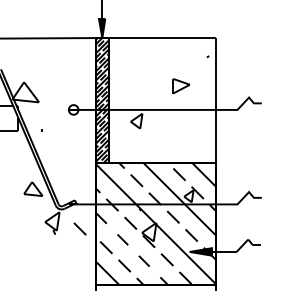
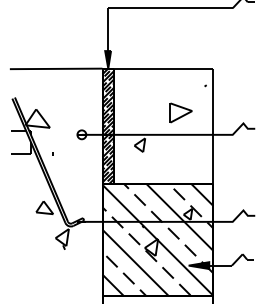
part: (180, 85) -> (180, 112), size x1.43
line: (79, 228) -> (87, 244), removed
line: (132, 249) -> (136, 263), dashed -> solid

